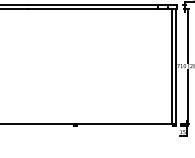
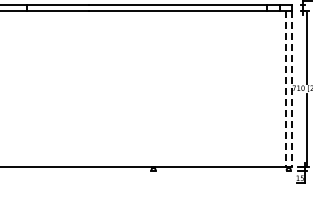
line: (171, 67) -> (285, 89), solid -> dashed
line: (176, 67) -> (291, 89), solid -> dashed

